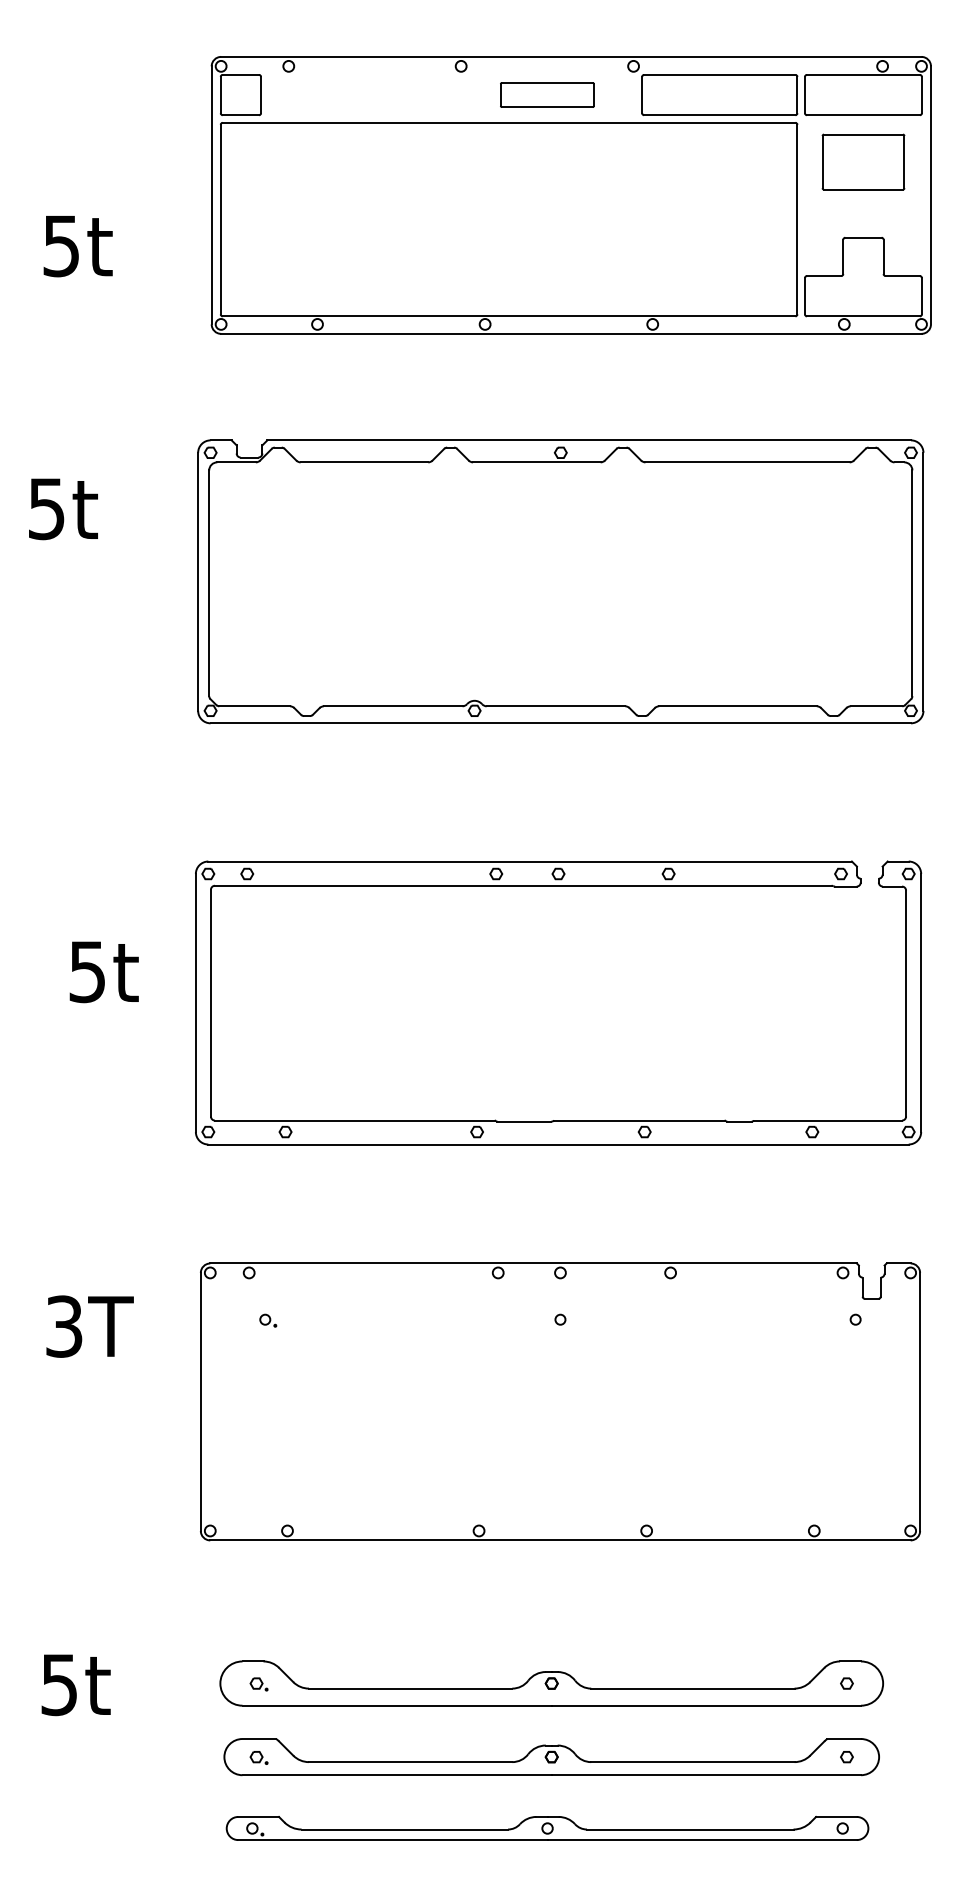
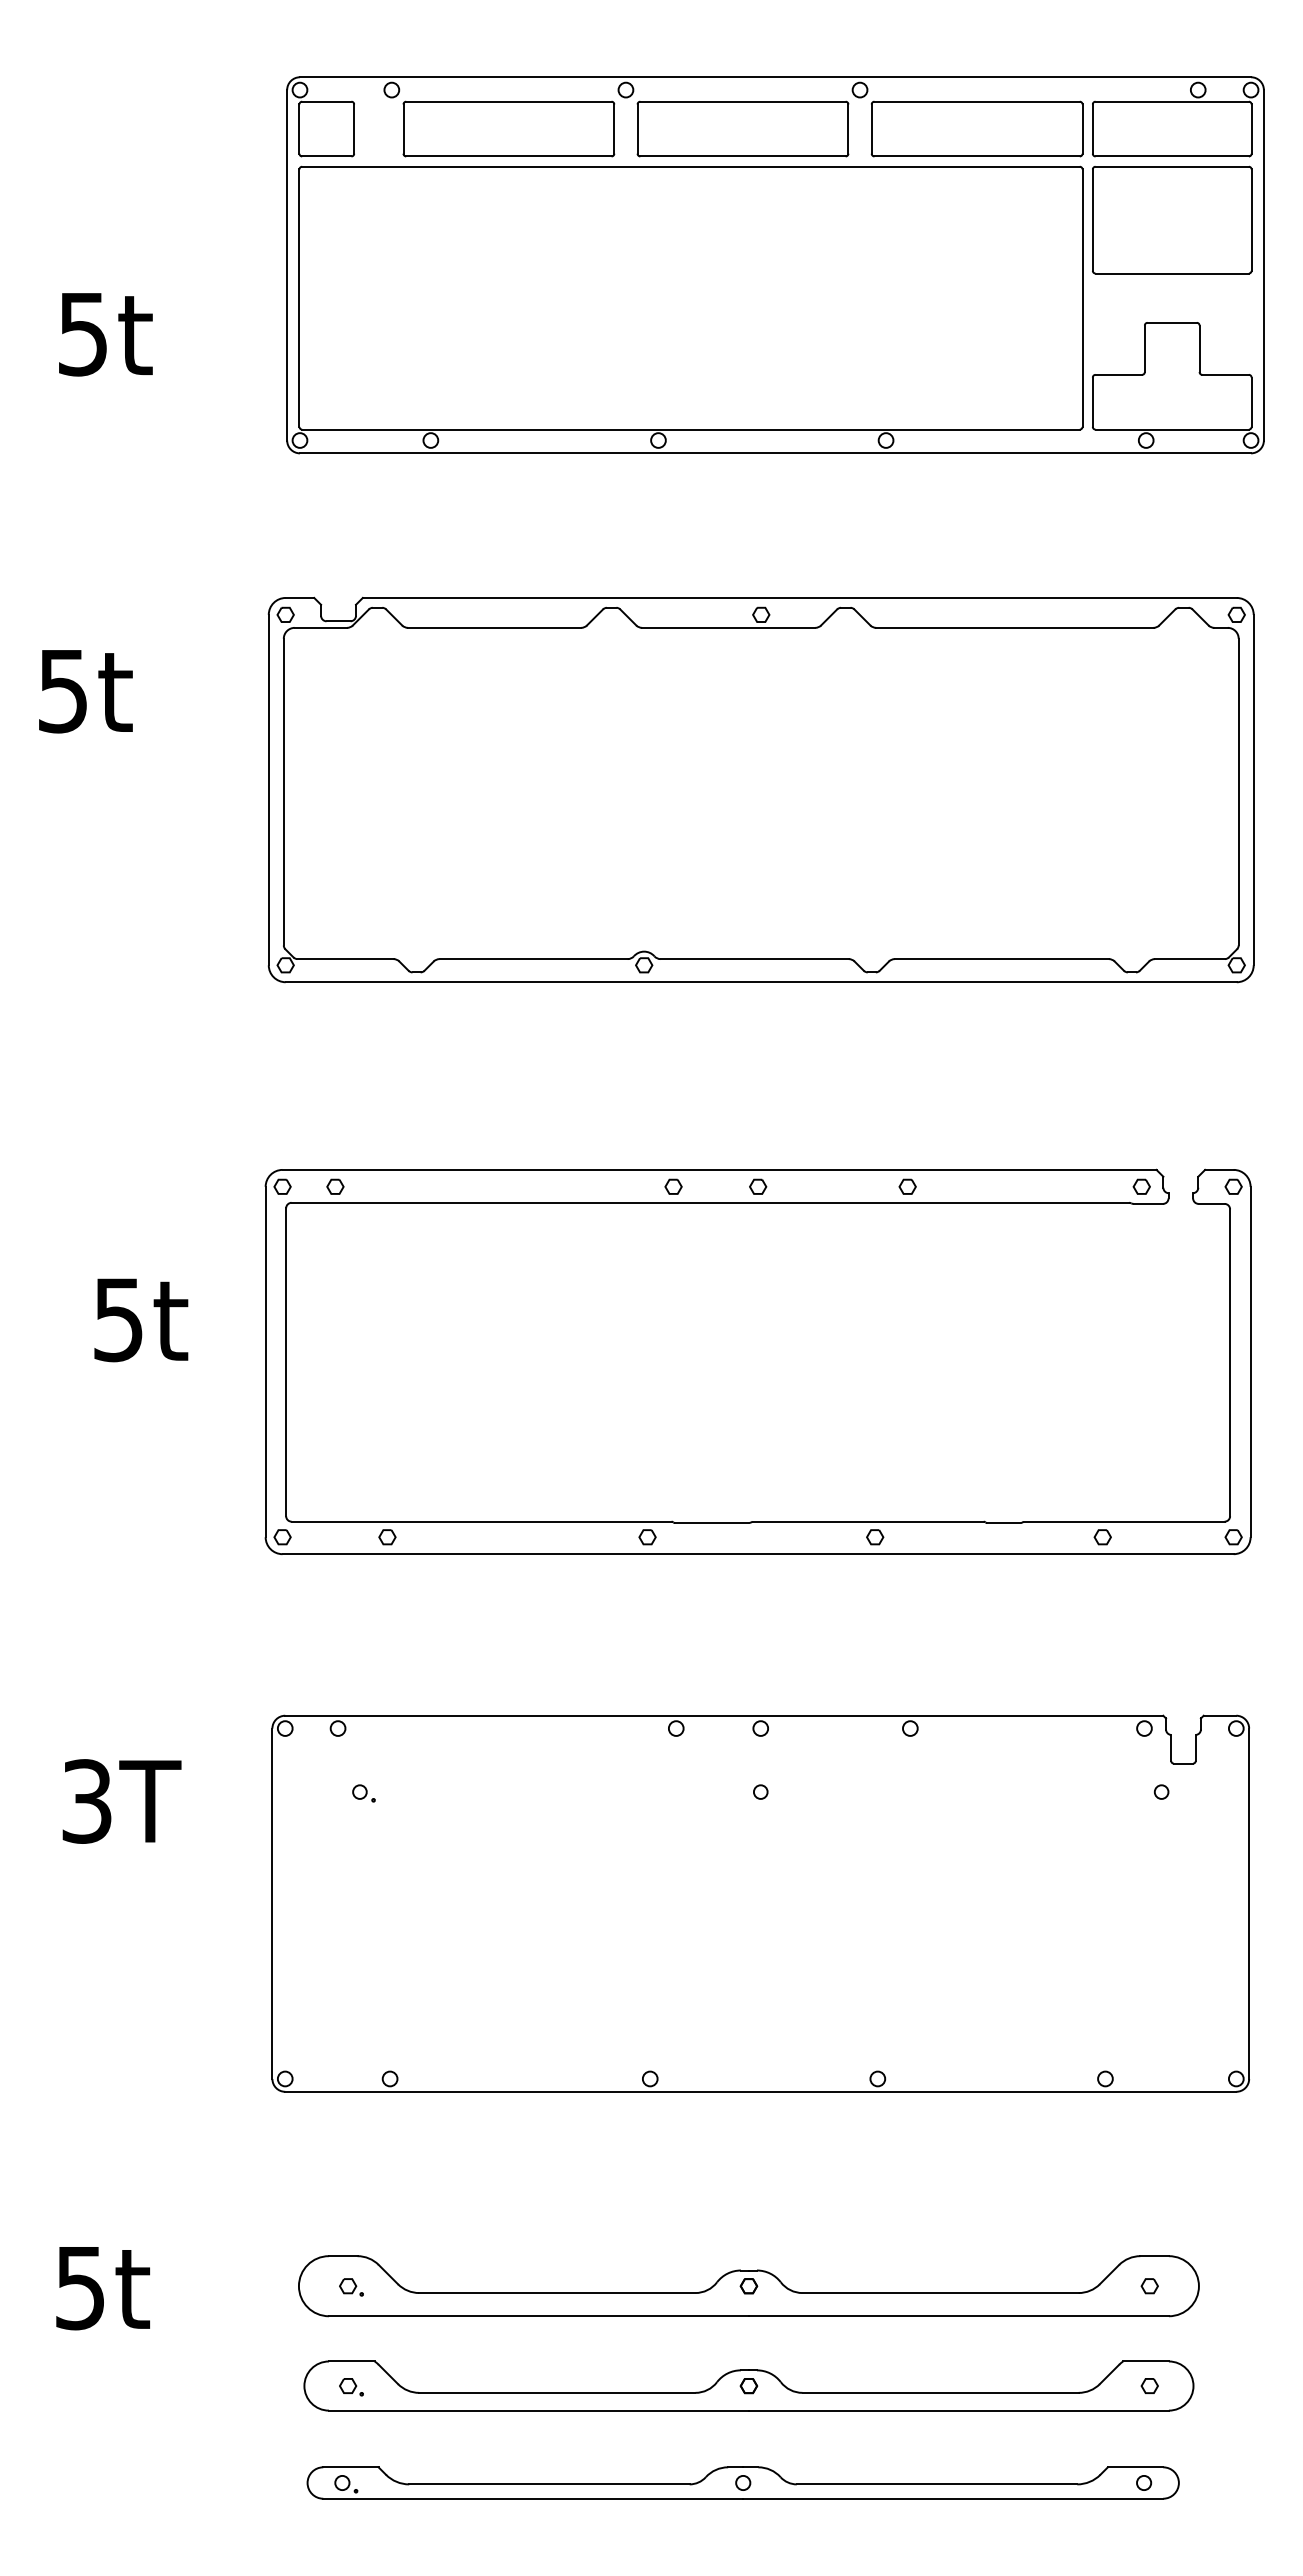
part: (374, 94) -> (508, 128), added
part: (547, 94) -> (742, 128), size x1.67
part: (863, 161) -> (1172, 219), size x1.43

